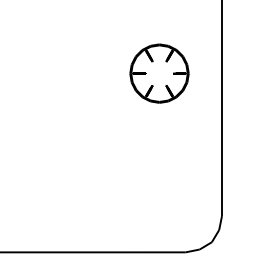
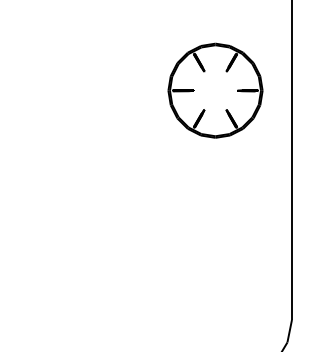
part: (159, 73) -> (215, 90), moved

